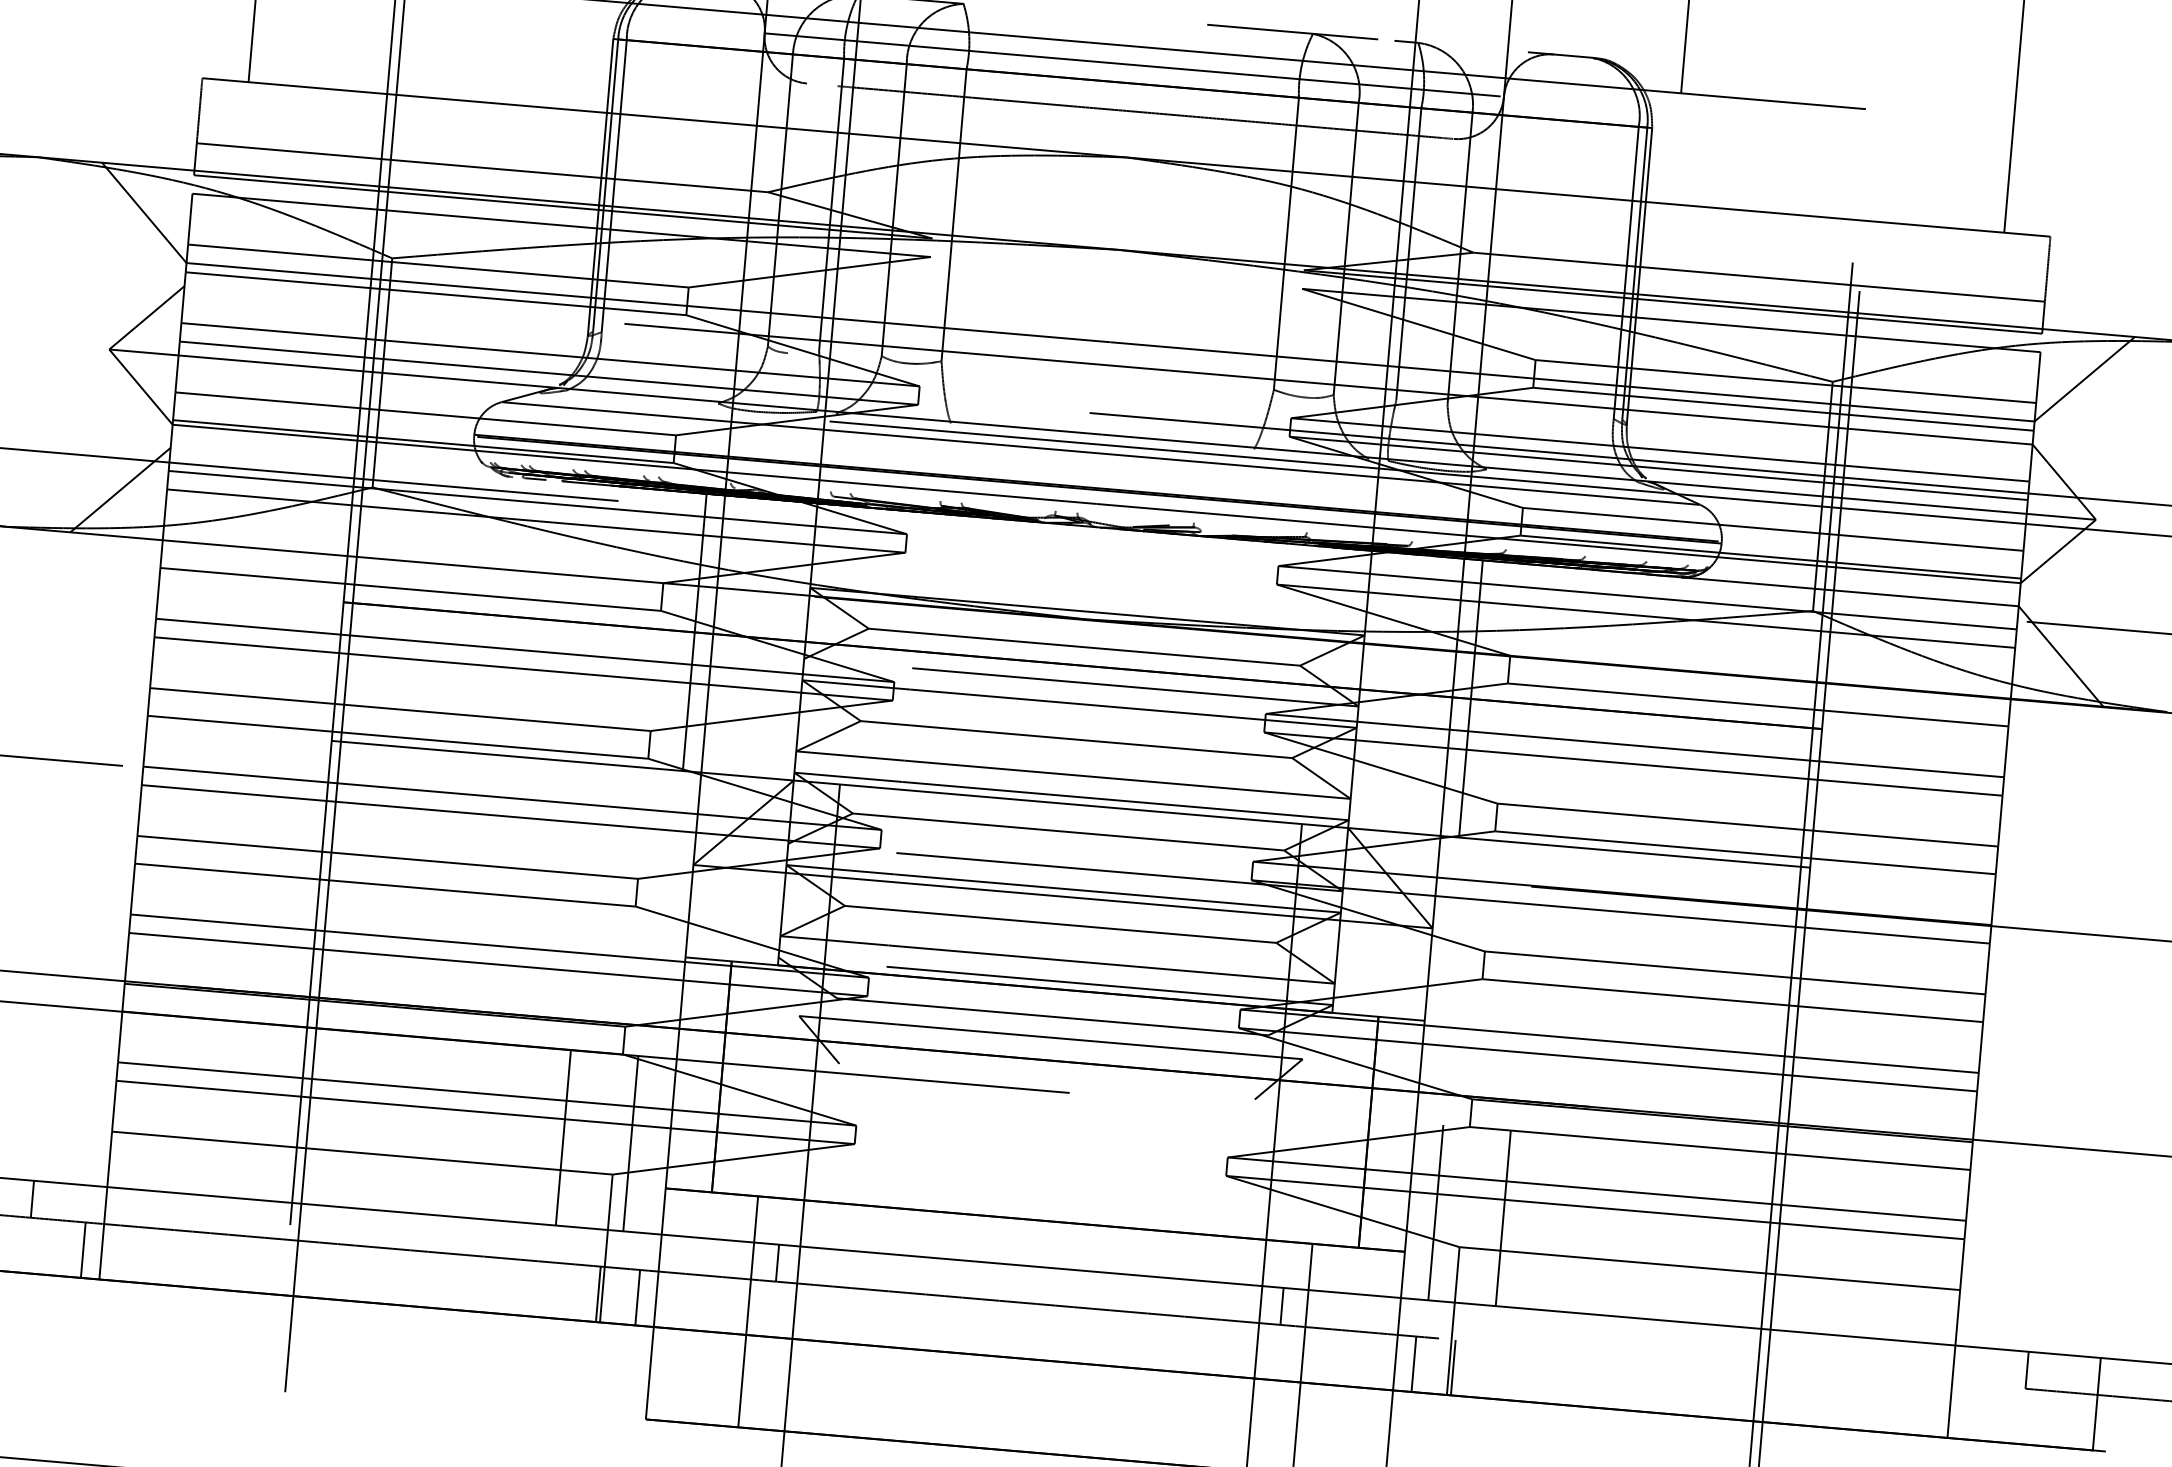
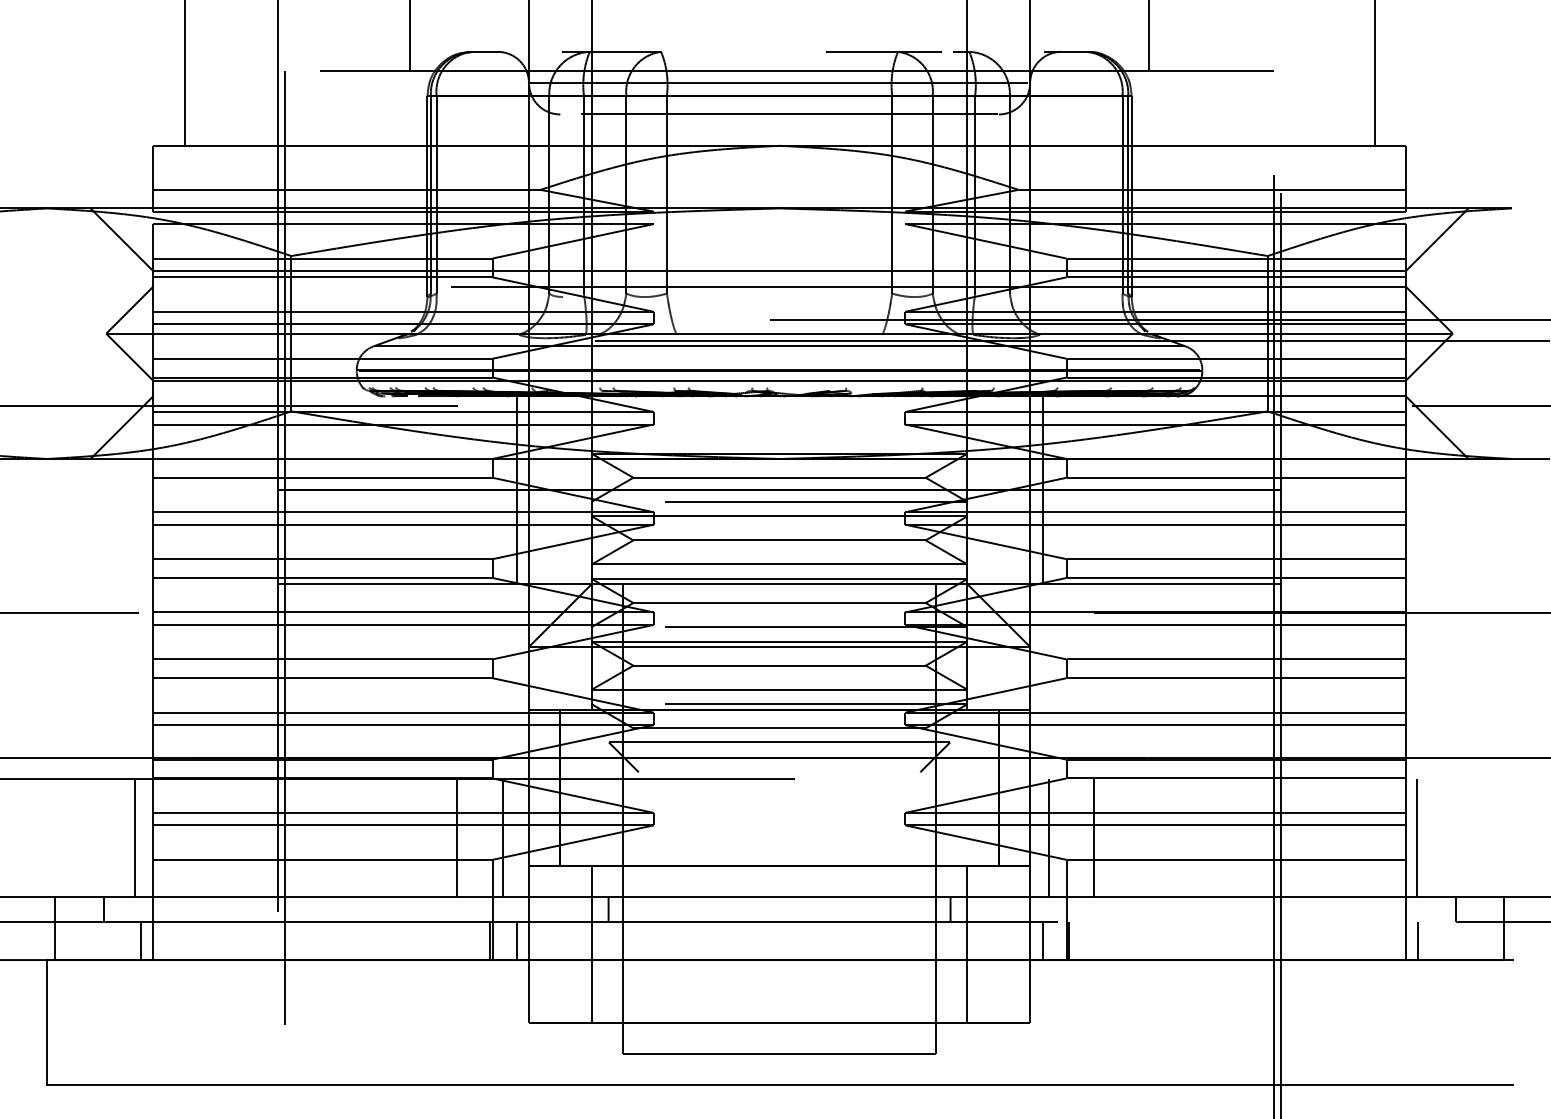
line: (87, 1096) -> (134, 837), added
line: (1978, 1258) -> (1416, 837), added
line: (1968, 1412) -> (1418, 941), added

